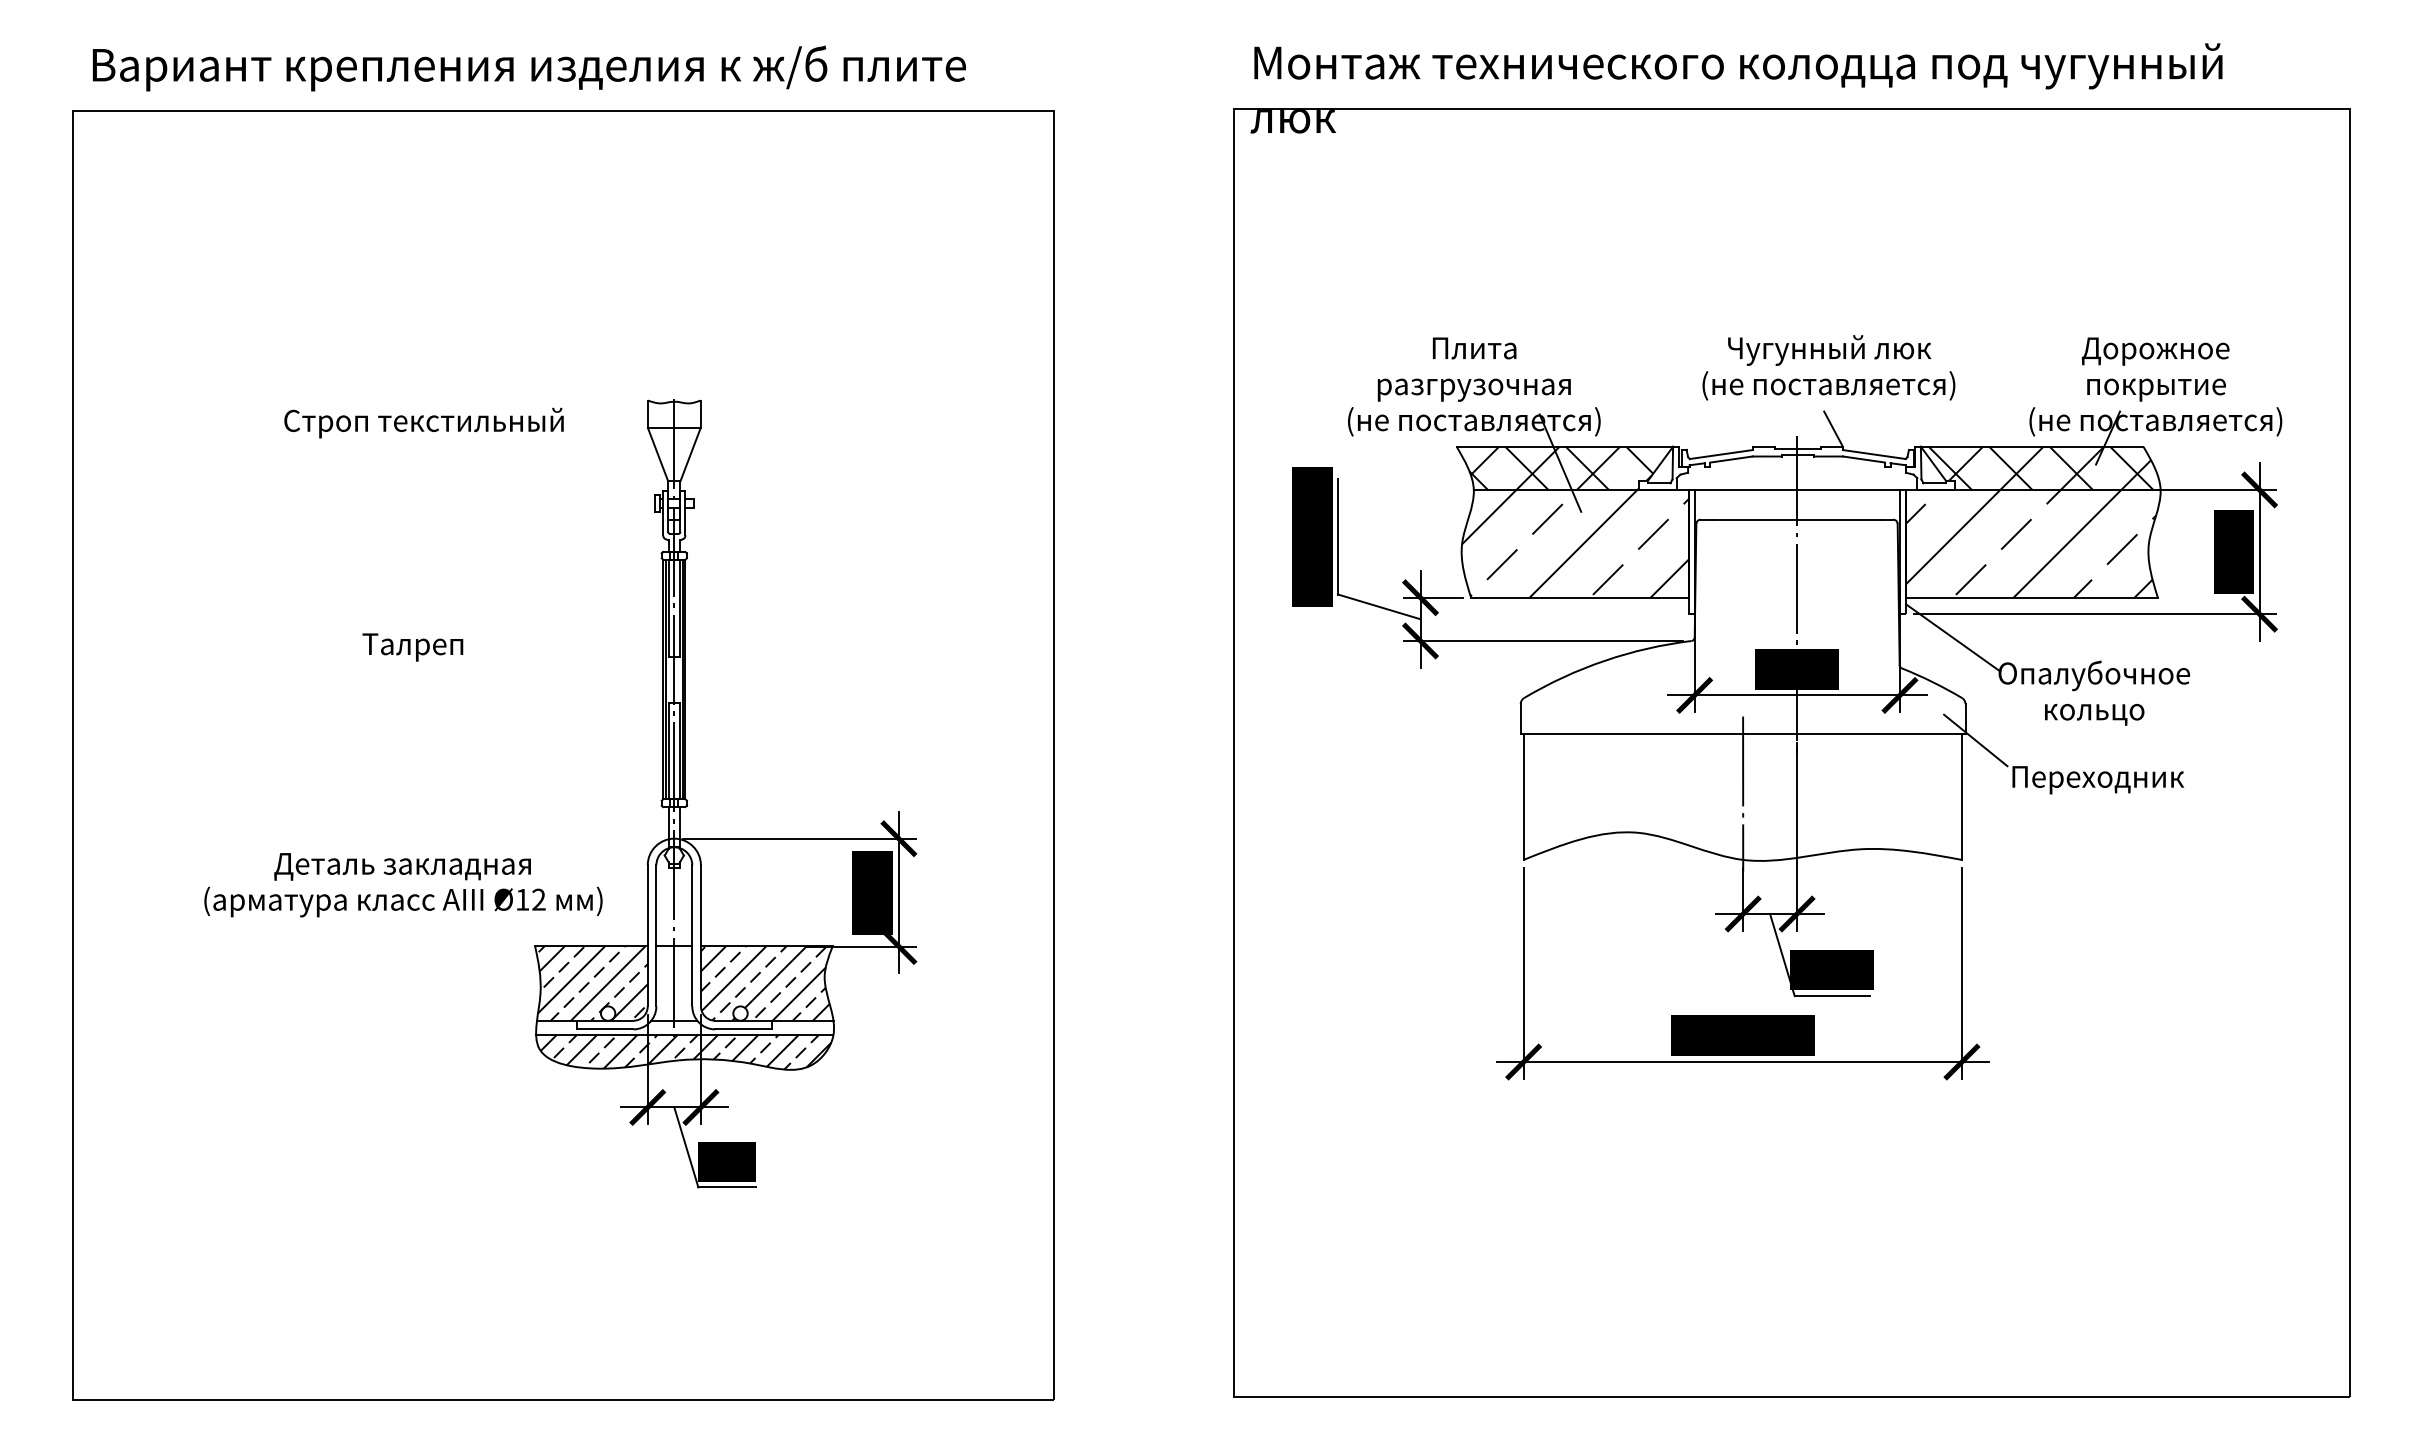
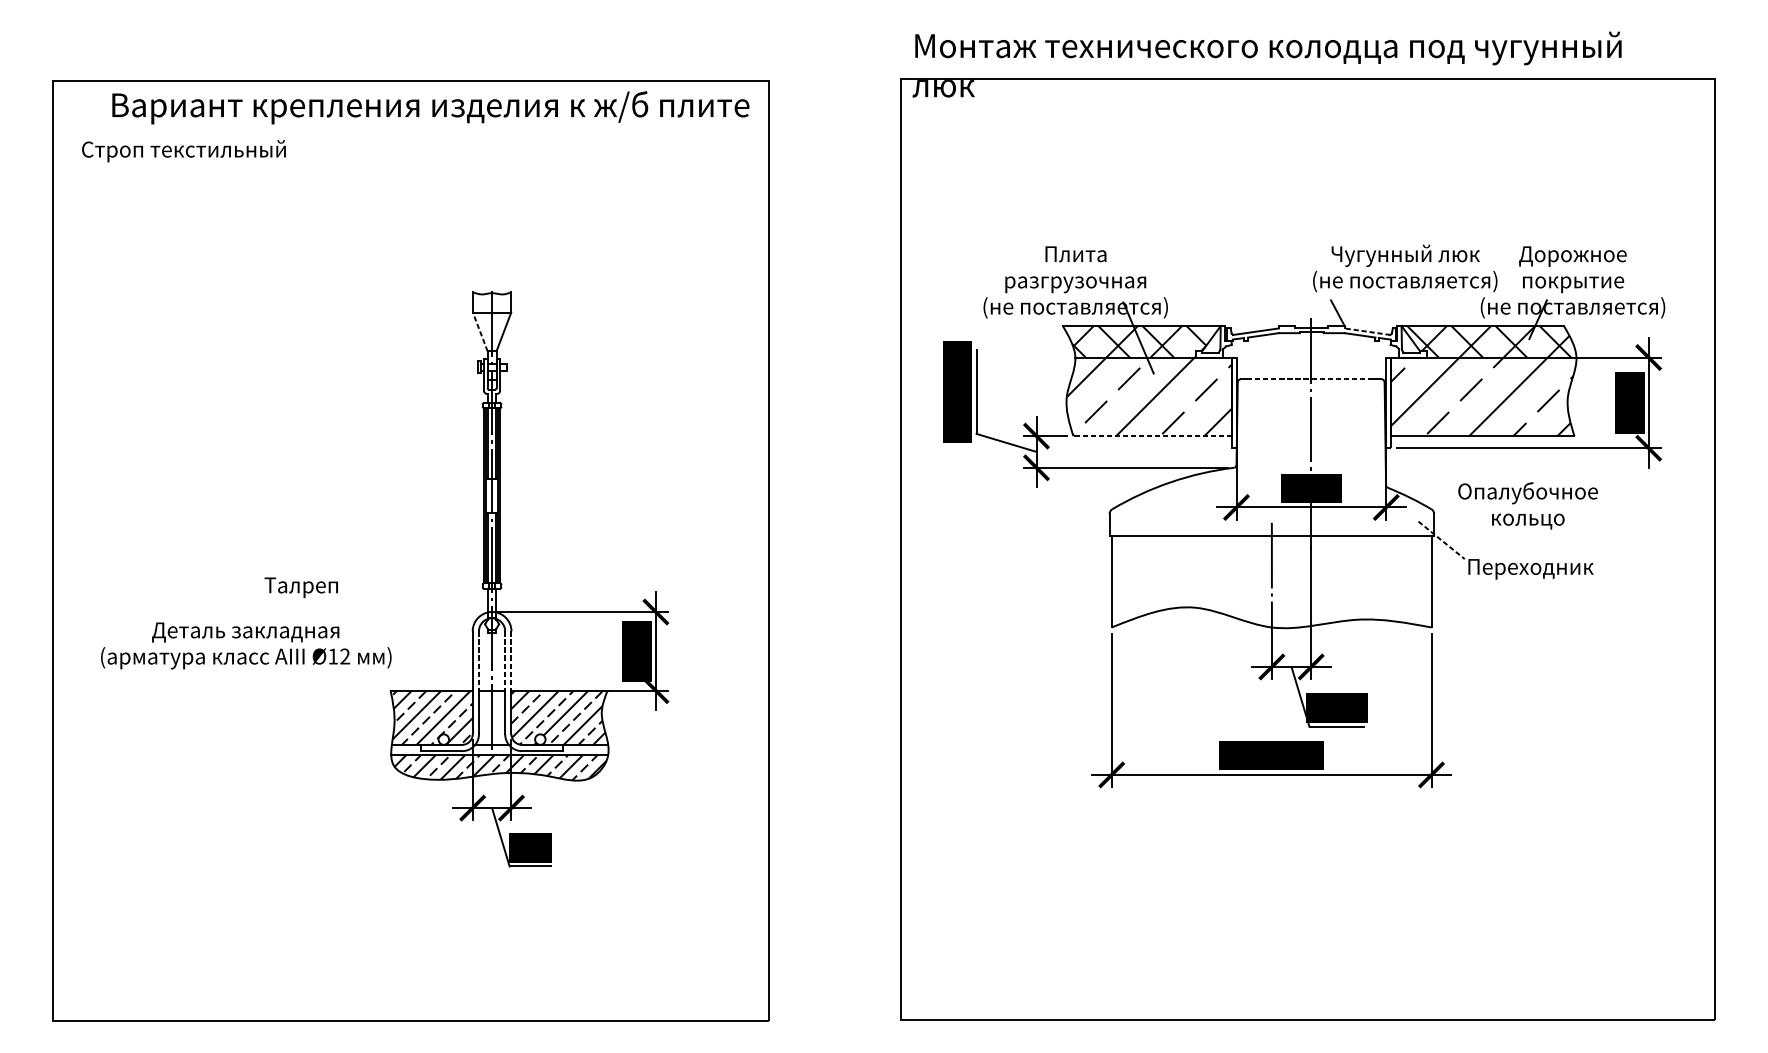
text: (529, 68) -> (430, 107), moved
text: (1828, 367) -> (1404, 268), moved
text: (423, 422) -> (183, 150), moved
line: (657, 454) -> (479, 331), solid -> dashed
line: (1874, 454) -> (1367, 331), solid -> dashed
line: (1796, 489) -> (1310, 357), removed
line: (1796, 519) -> (1310, 379), solid -> dashed
line: (1579, 597) -> (1152, 436), solid -> dashed
line: (1952, 637) -> (1424, 465), removed
text: (412, 647) -> (301, 587), moved
line: (1975, 740) -> (1441, 540), solid -> dashed
text: (403, 885) -> (246, 646), moved
line: (656, 905) -> (479, 660), solid -> dashed
line: (692, 905) -> (505, 660), solid -> dashed
line: (700, 905) -> (511, 660), solid -> dashed

